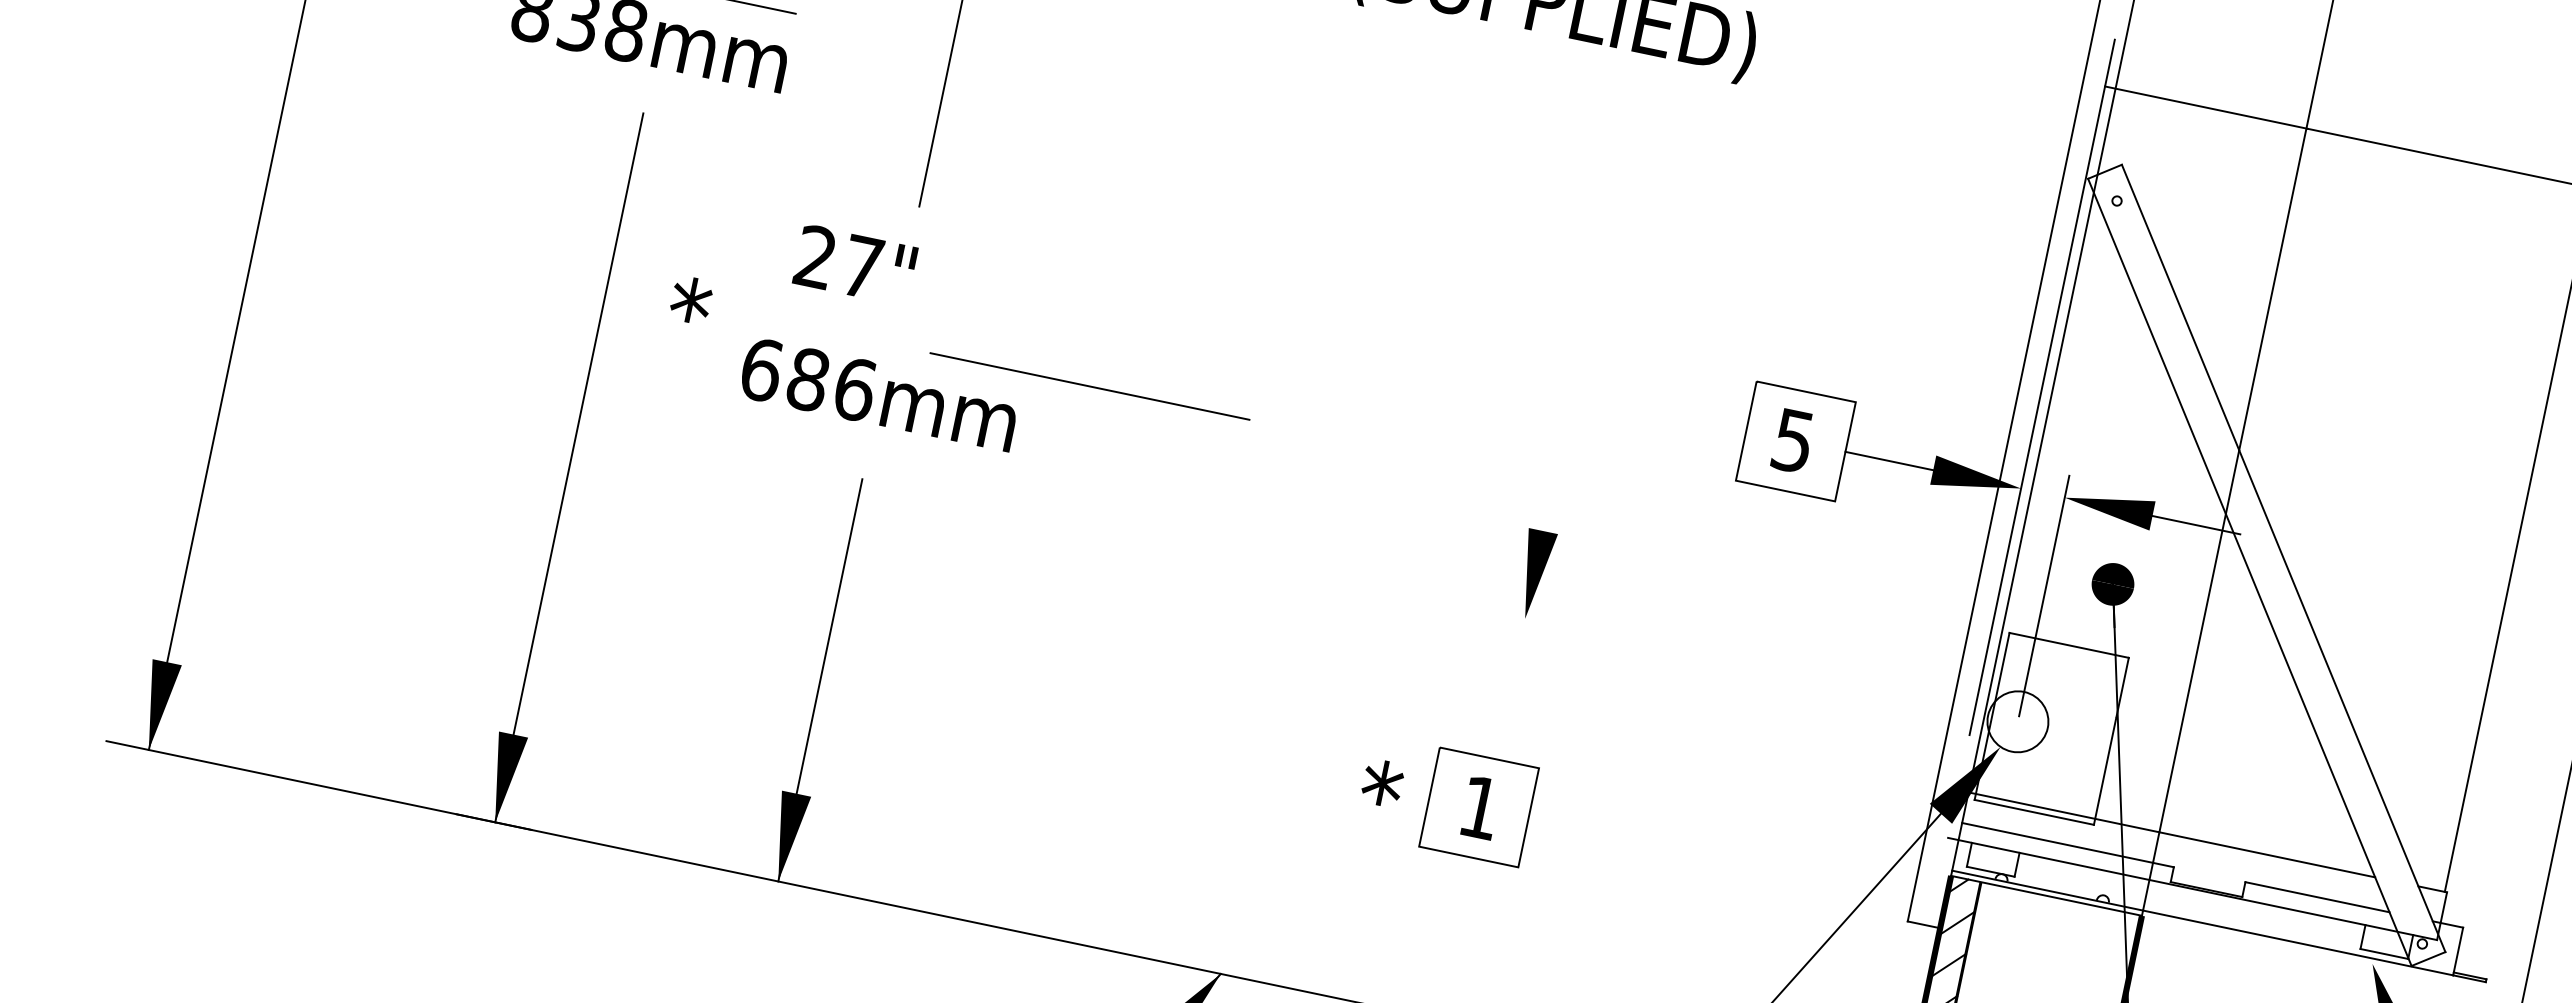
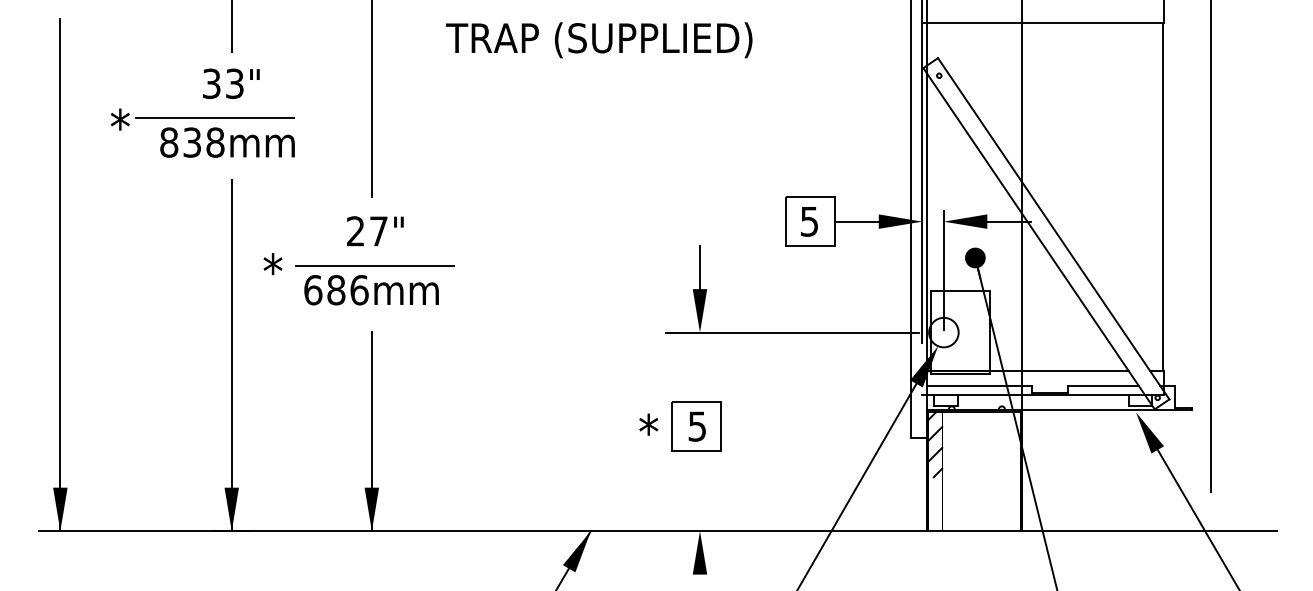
text: (855, 265) -> (375, 231), moved
line: (1089, 386) -> (374, 265), moved
line: (1553, 487) -> (700, 267), added
line: (1712, 657) -> (792, 332), added
text: (1478, 807) -> (696, 426), 1 -> 5

